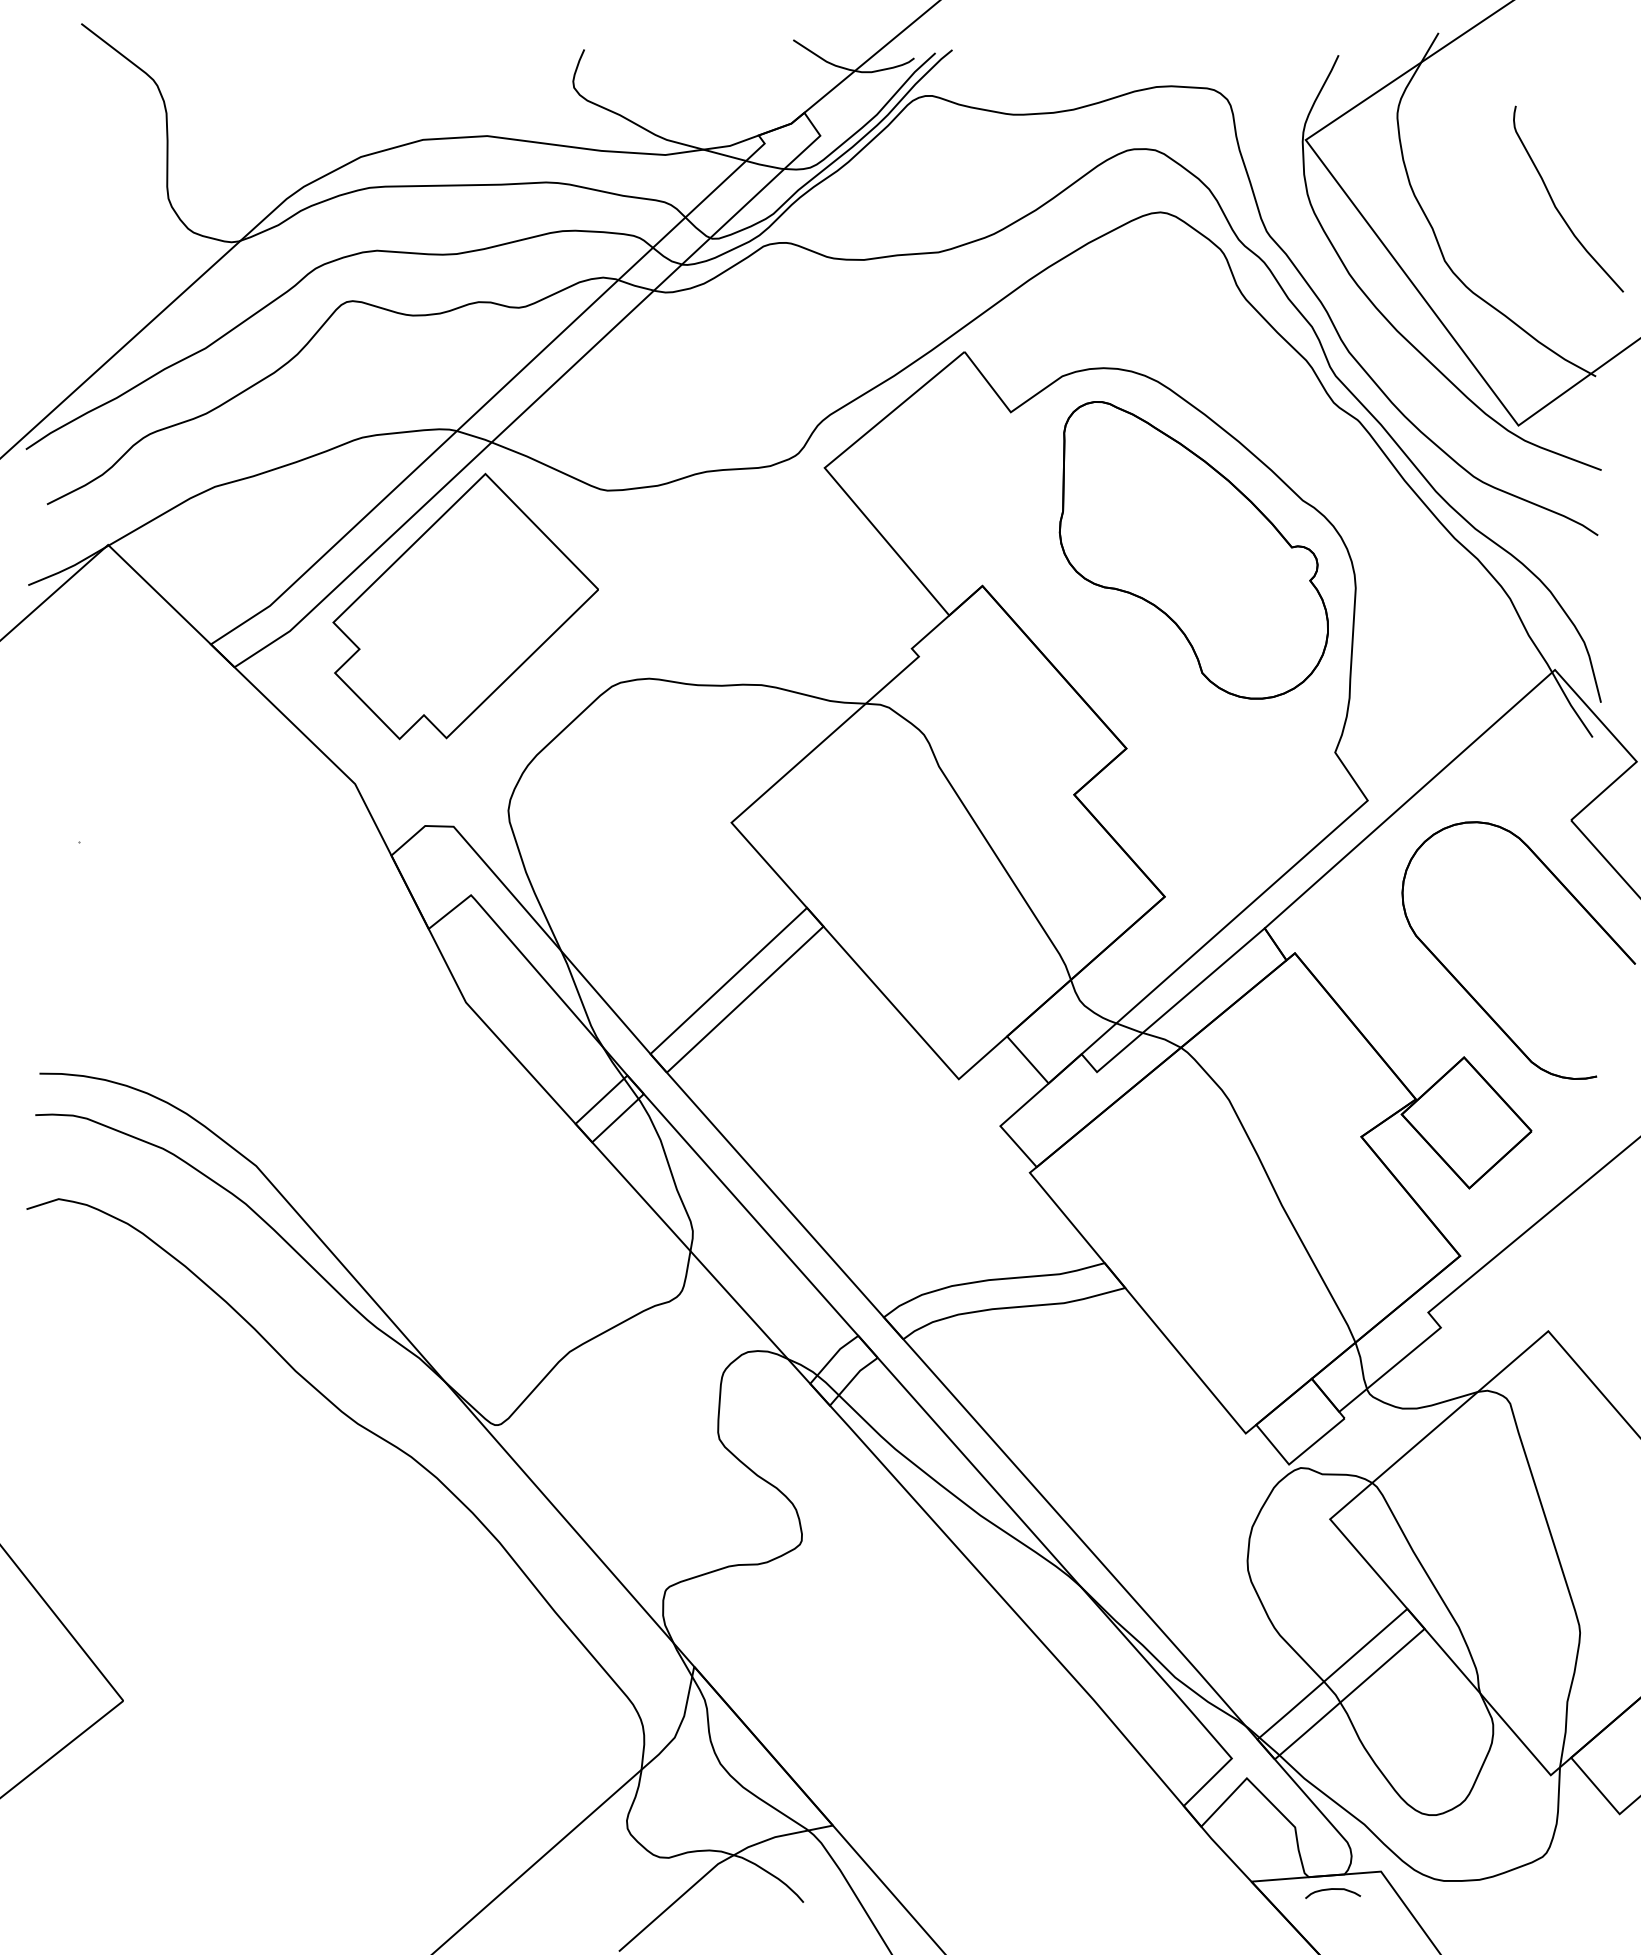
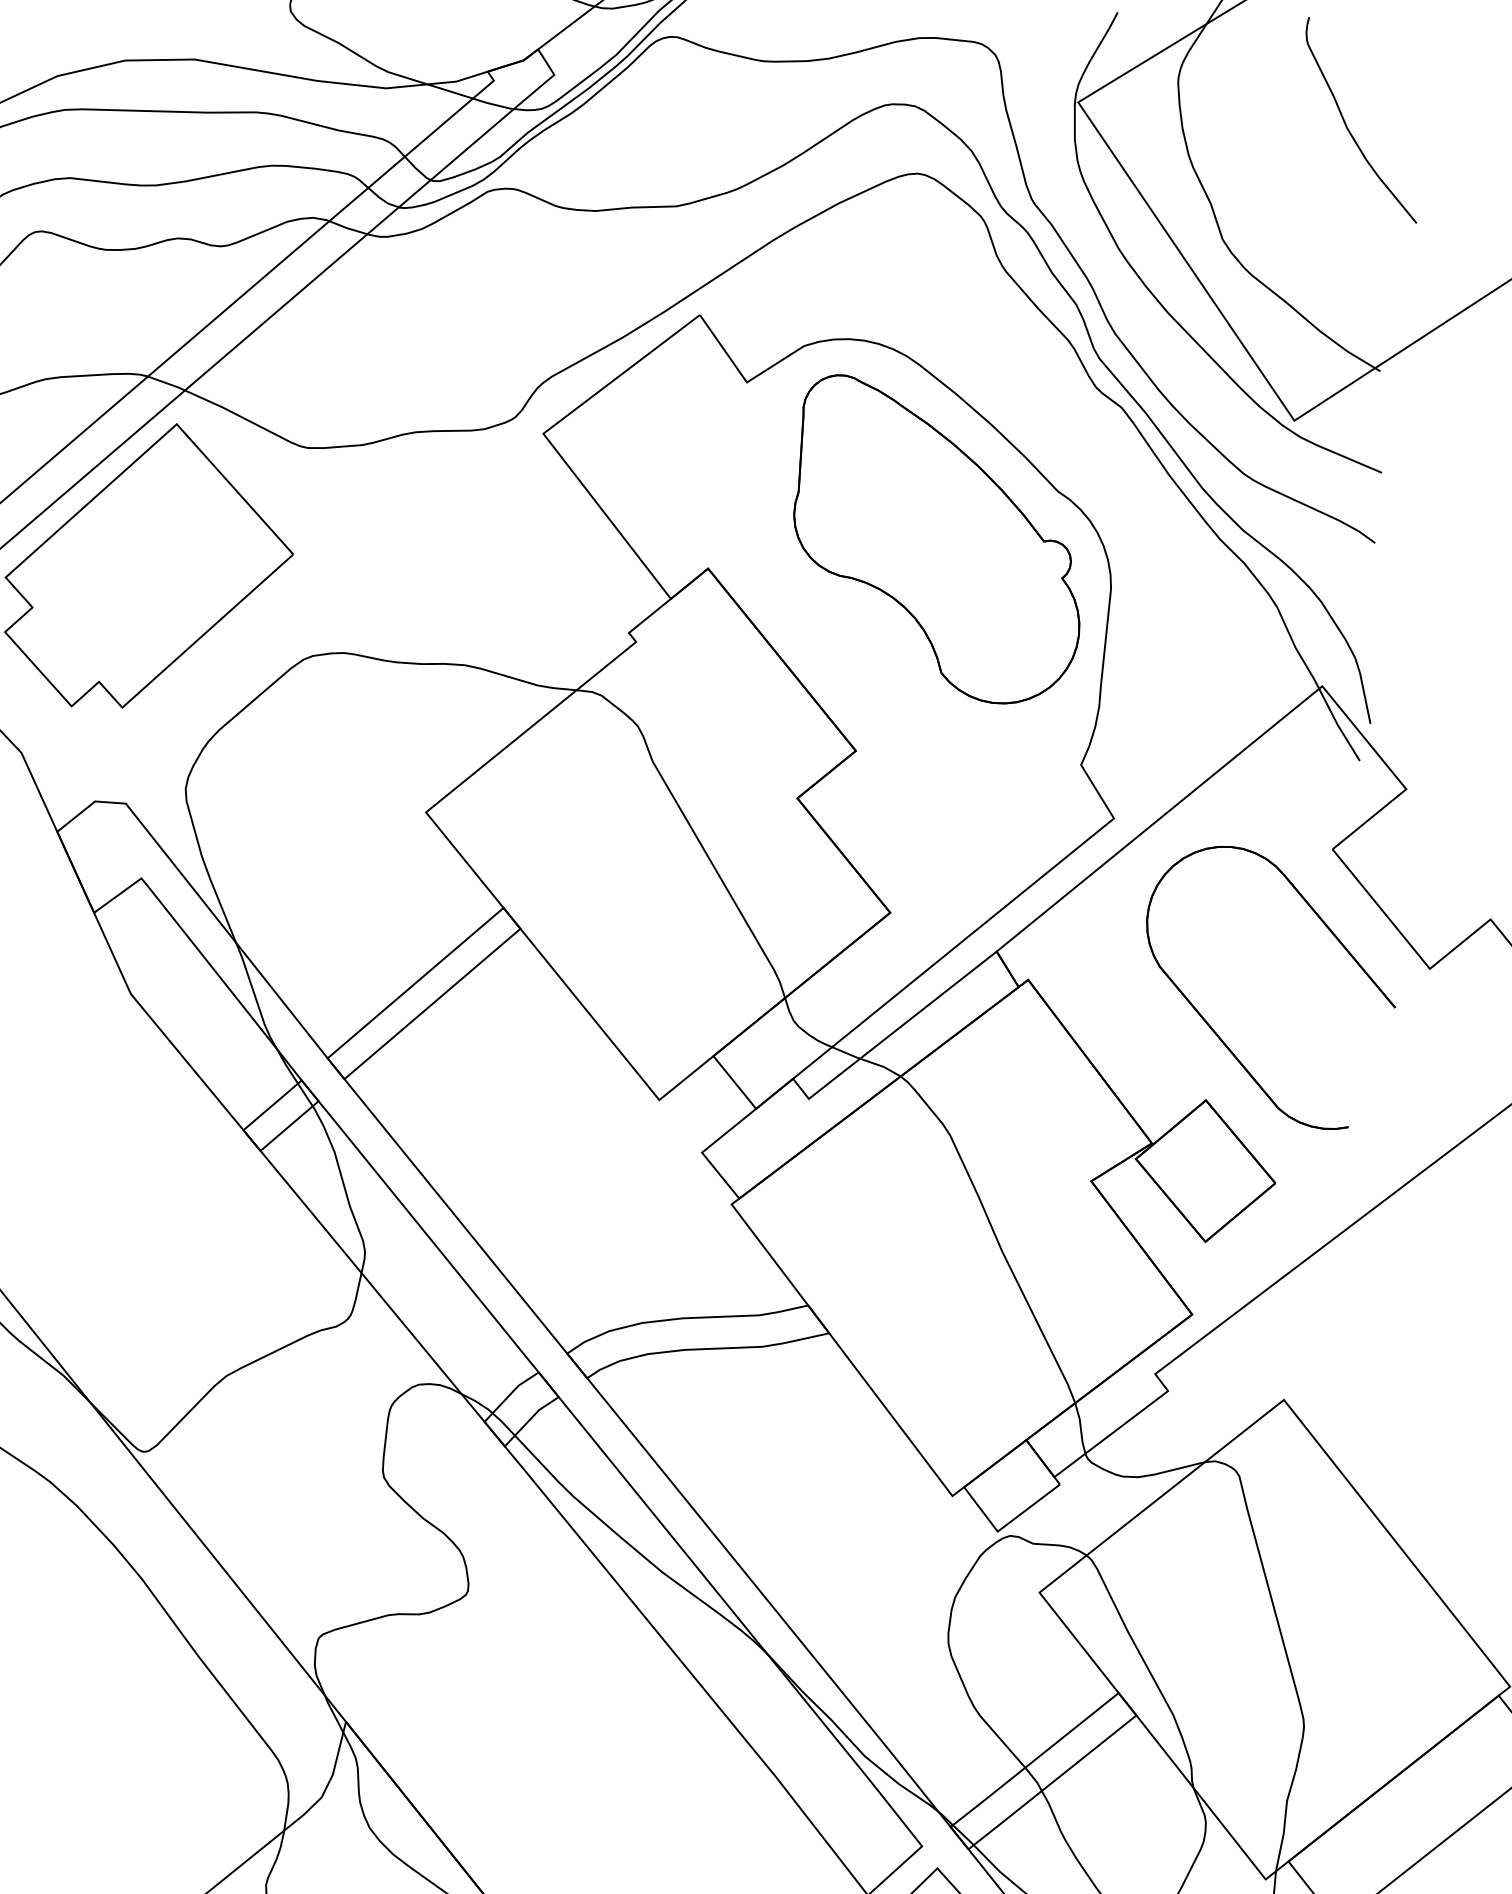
curve: (1555, 204) -> (1347, 125), moved

